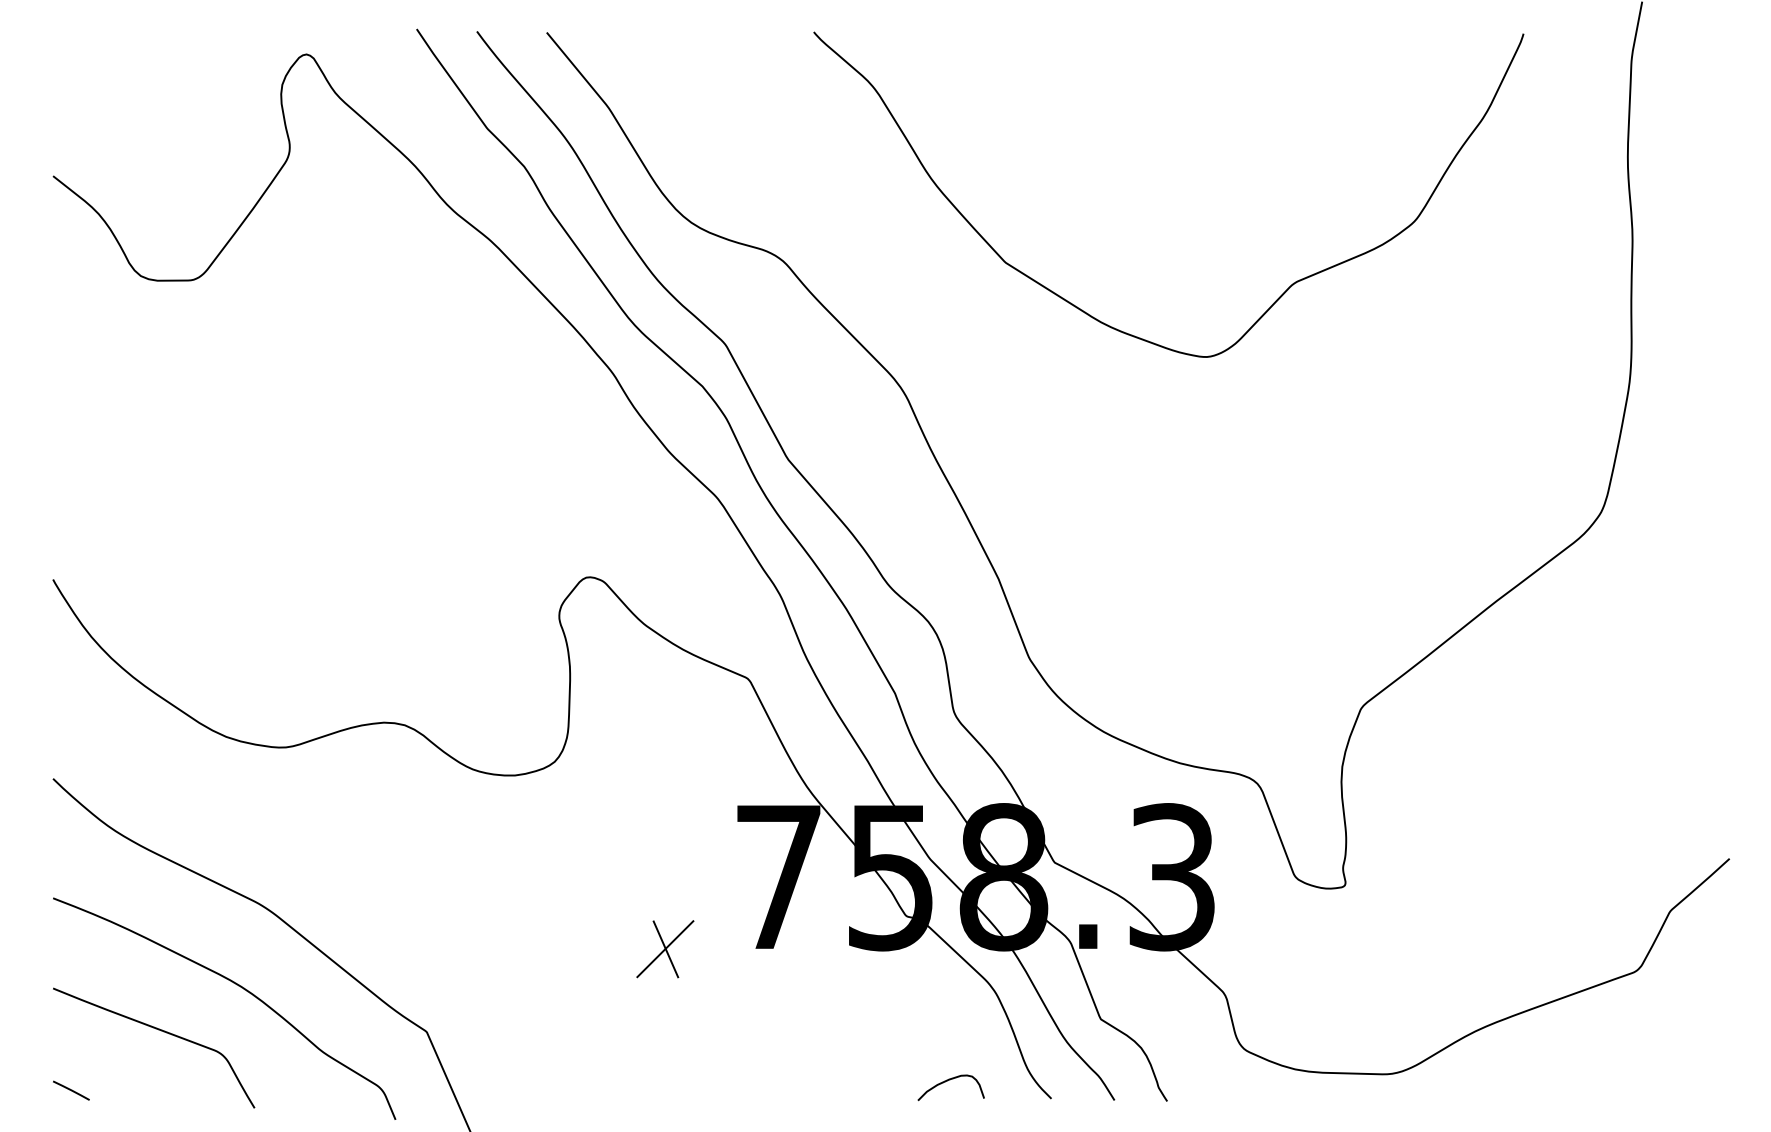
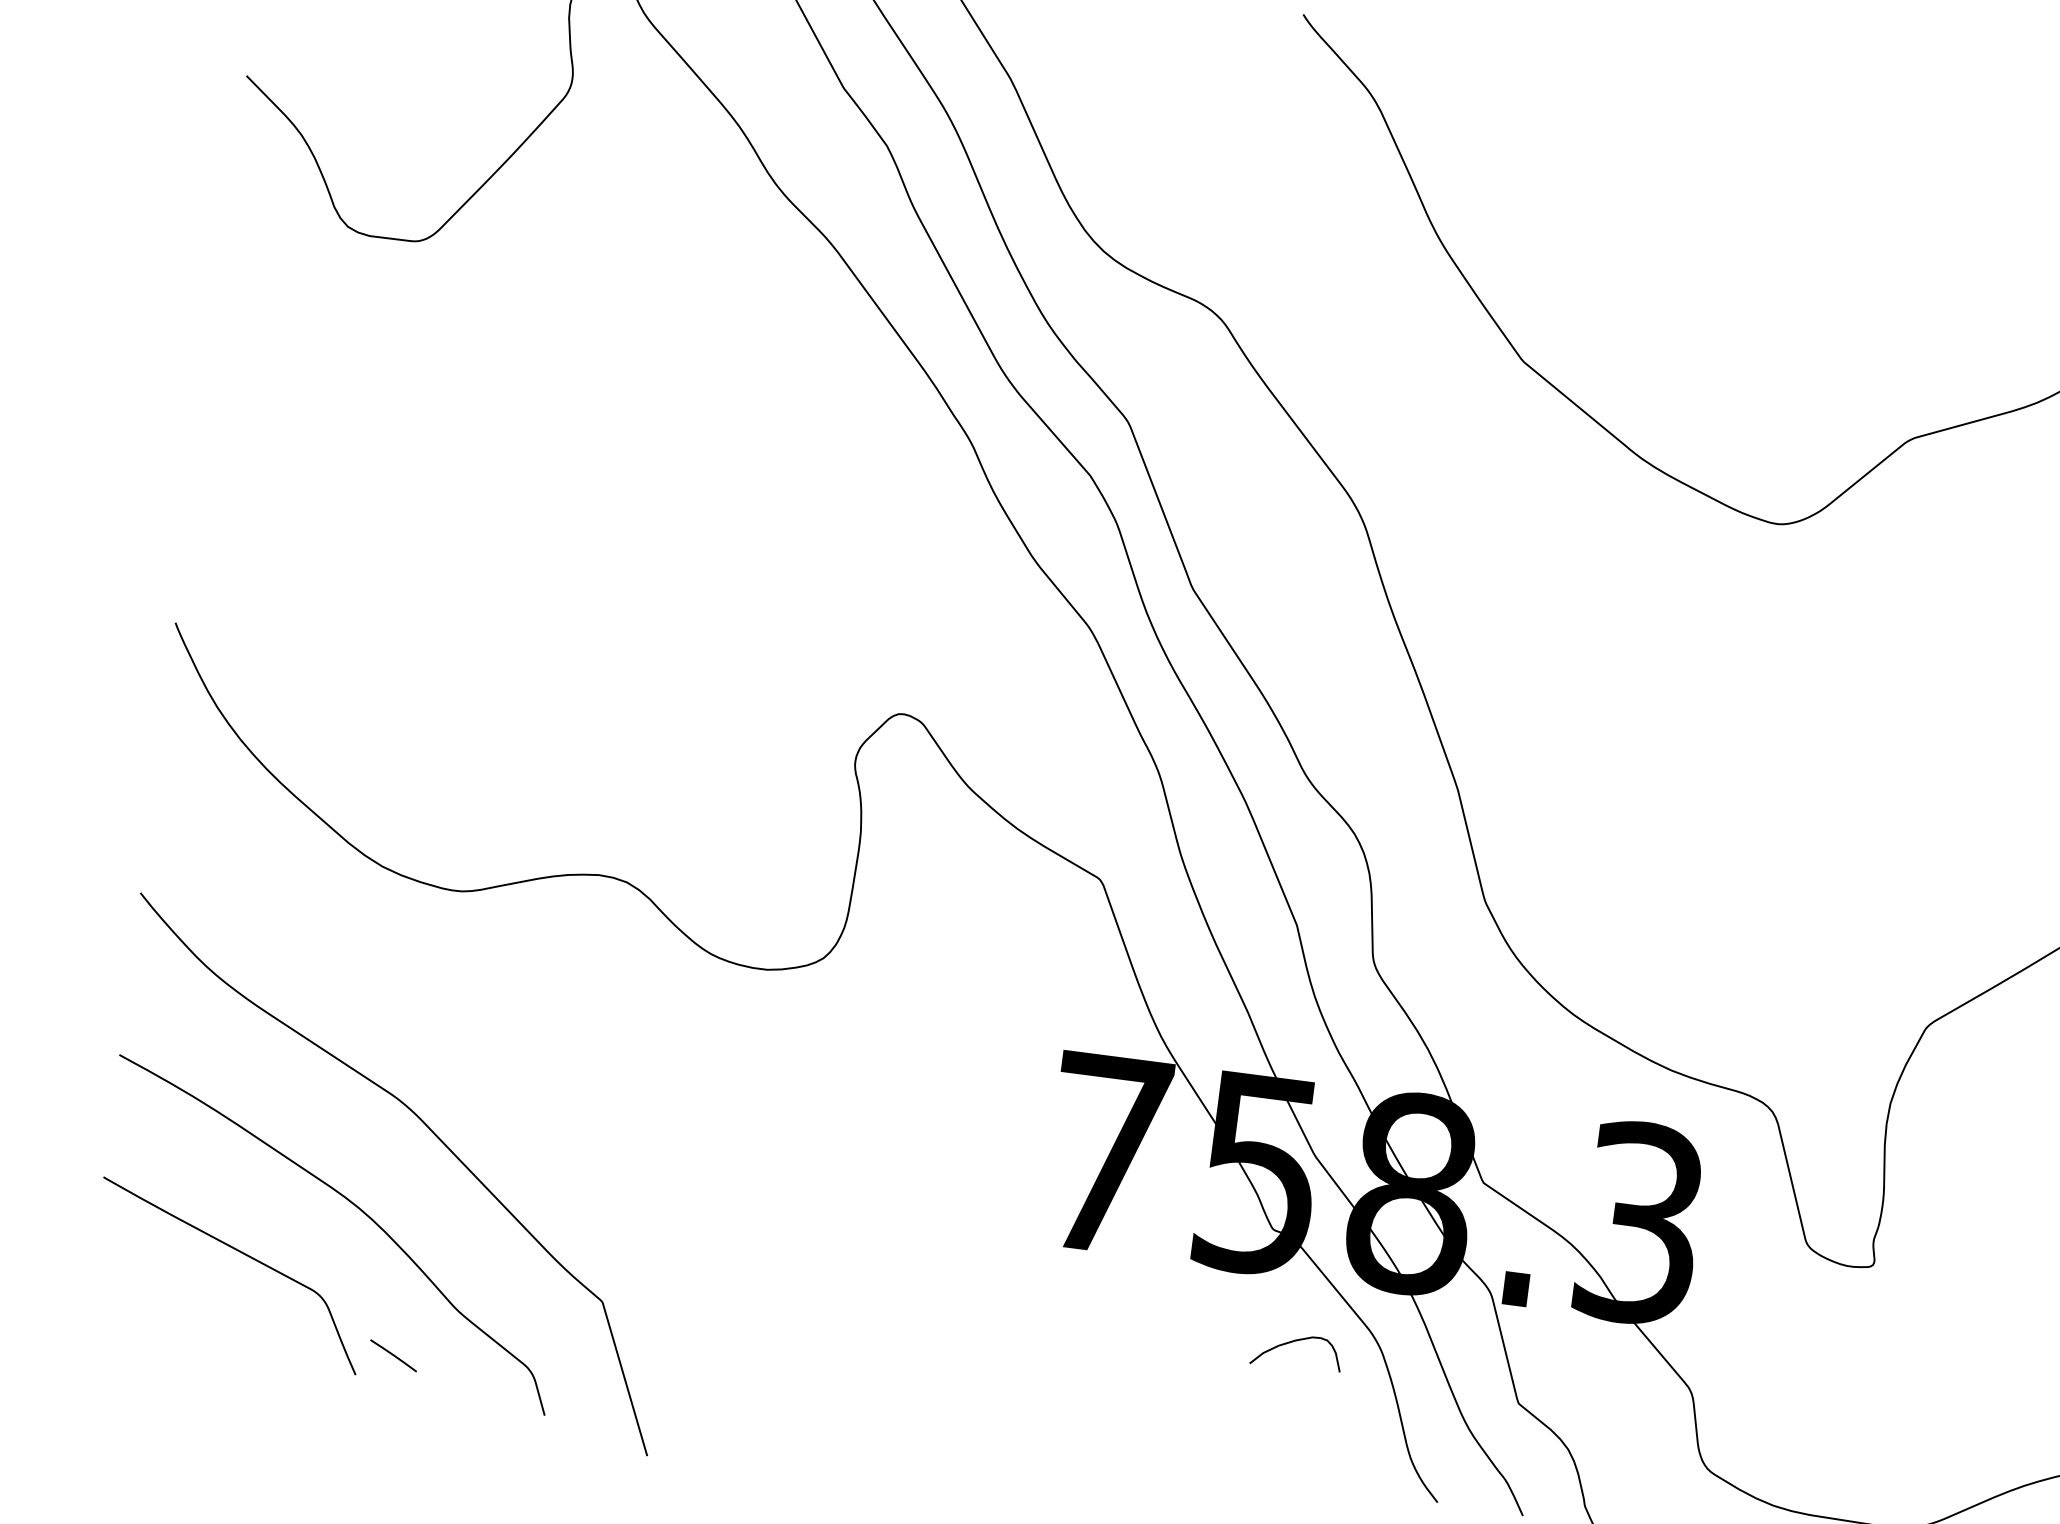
part: (665, 949) -> (940, 1232), removed
curve: (947, 1081) -> (1293, 1342), moved
line: (71, 1090) -> (393, 1355), moved

